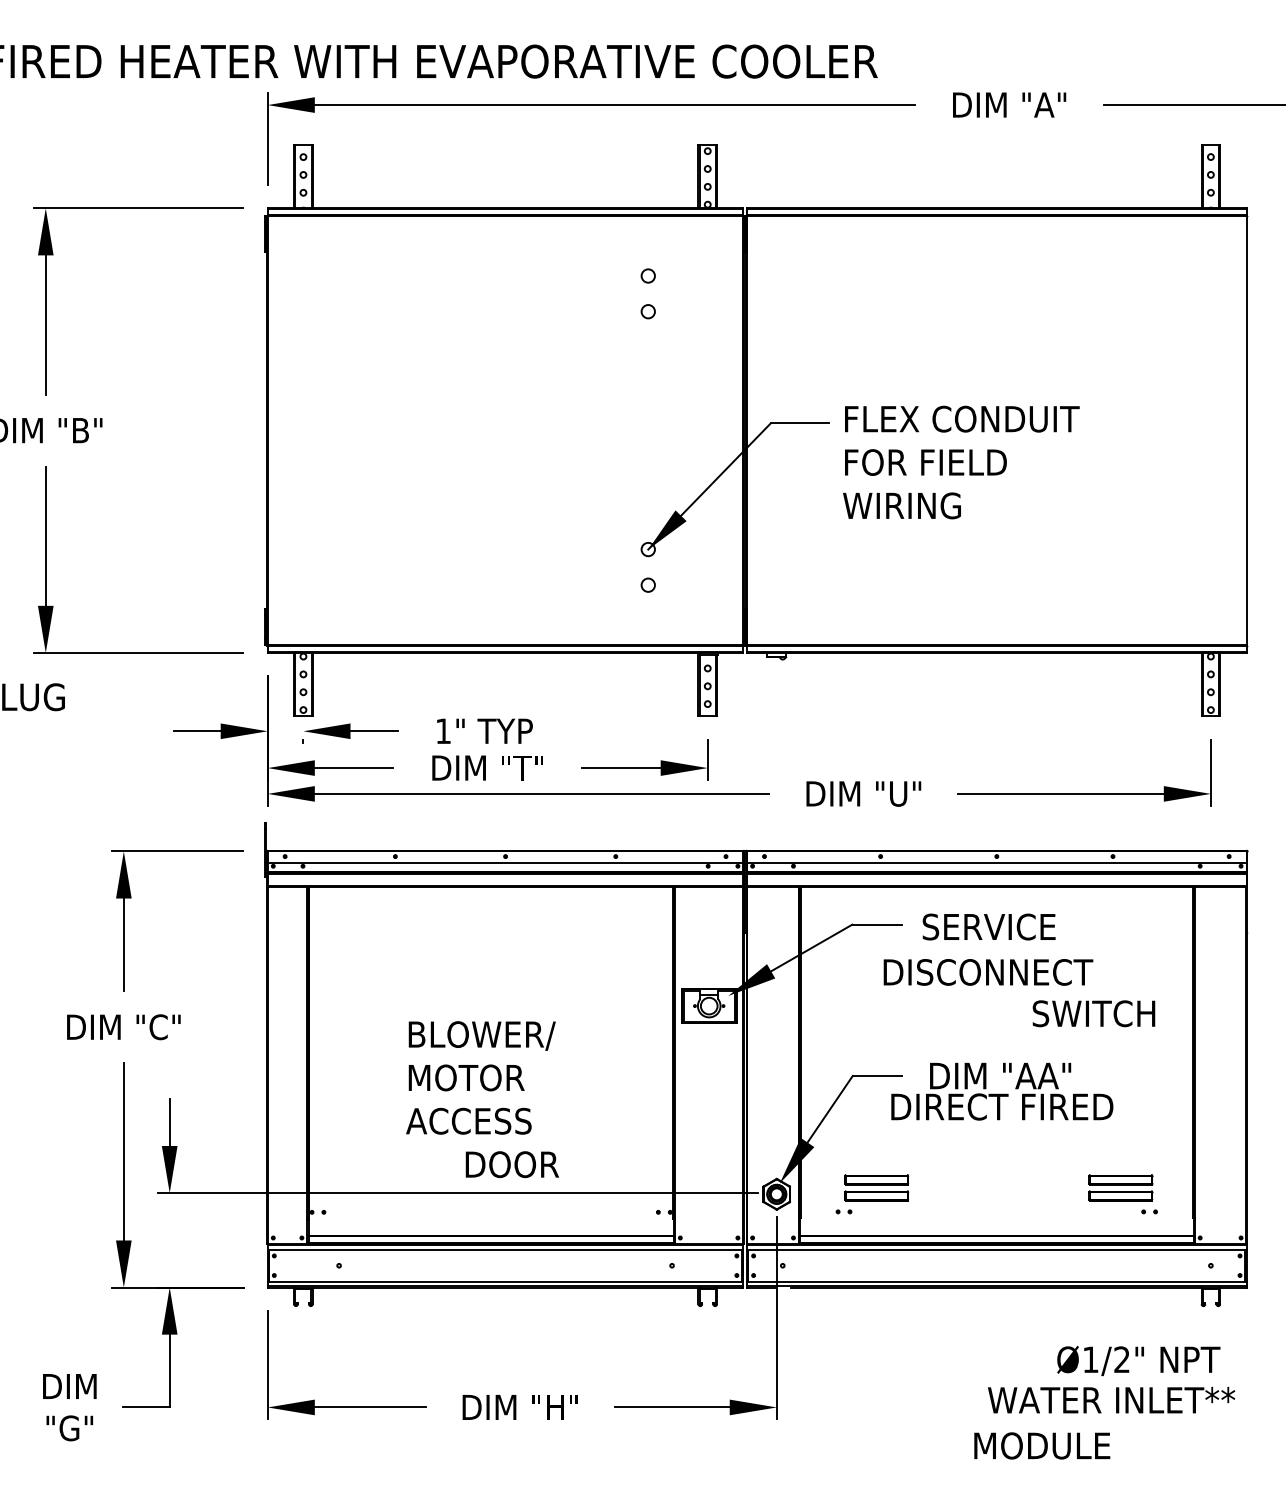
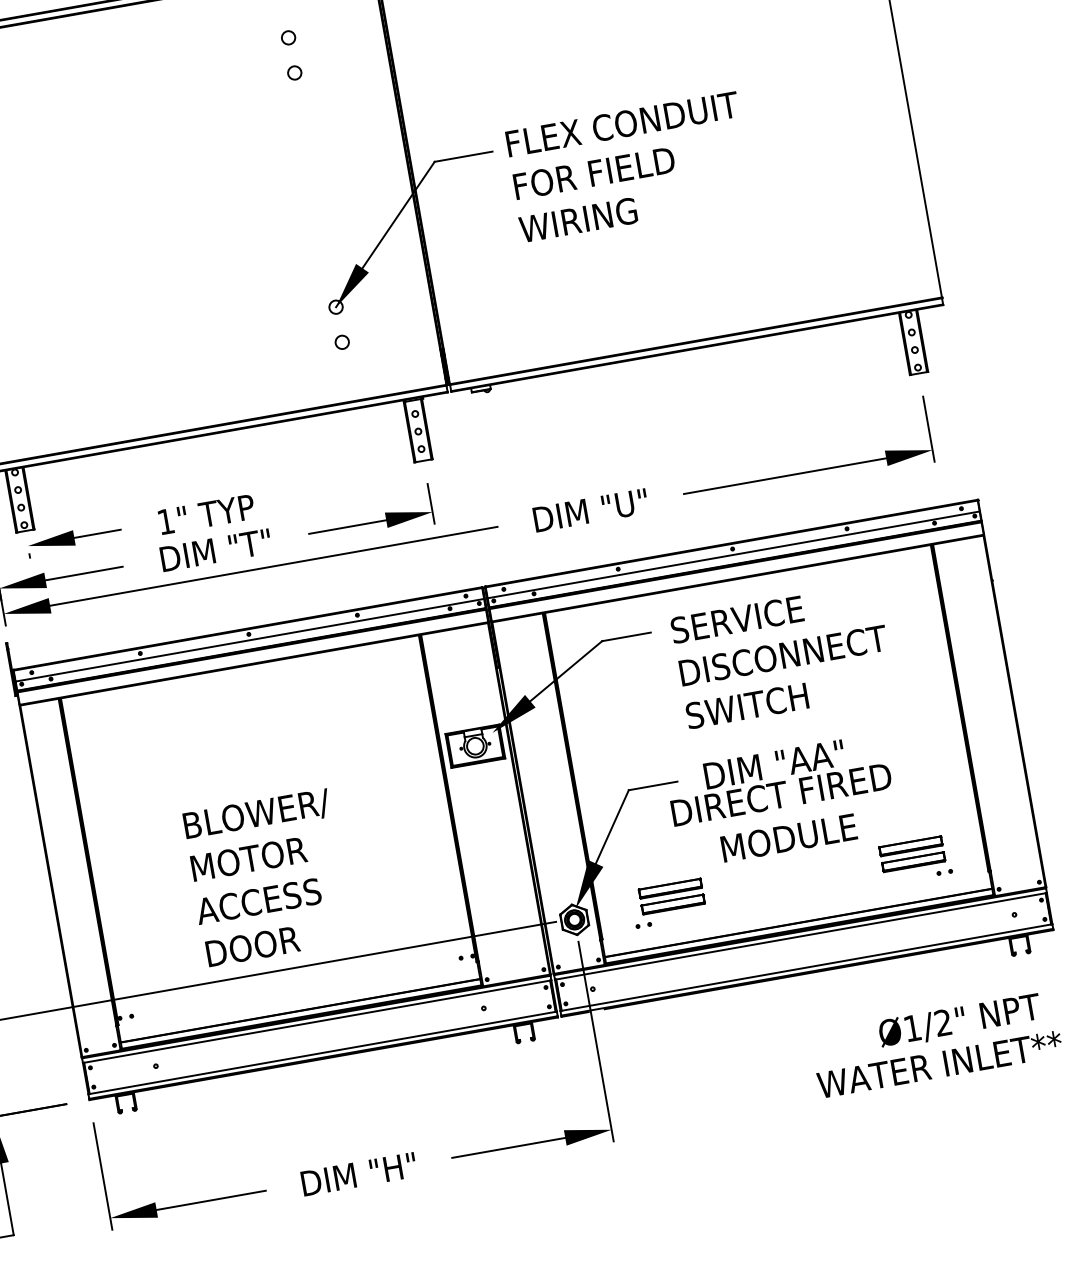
text: (988, 972) -> (783, 655), moved
text: (1093, 1013) -> (746, 705), moved
text: (511, 1164) -> (252, 946), moved
text: (1042, 1445) -> (789, 837), moved

